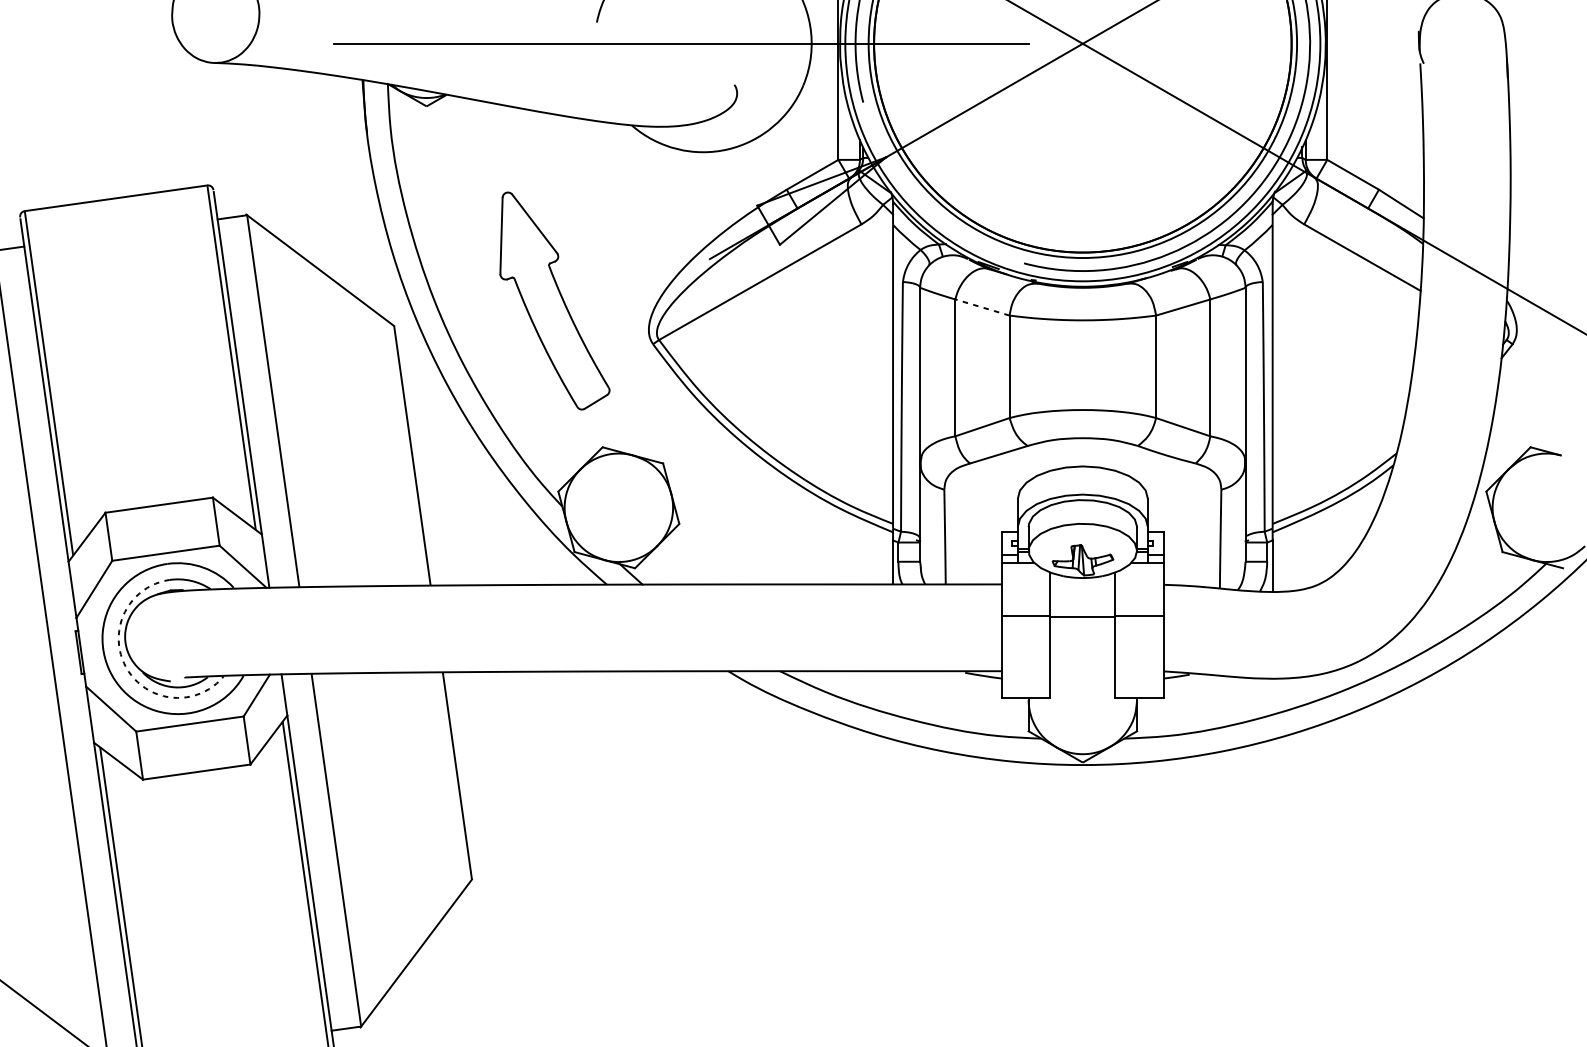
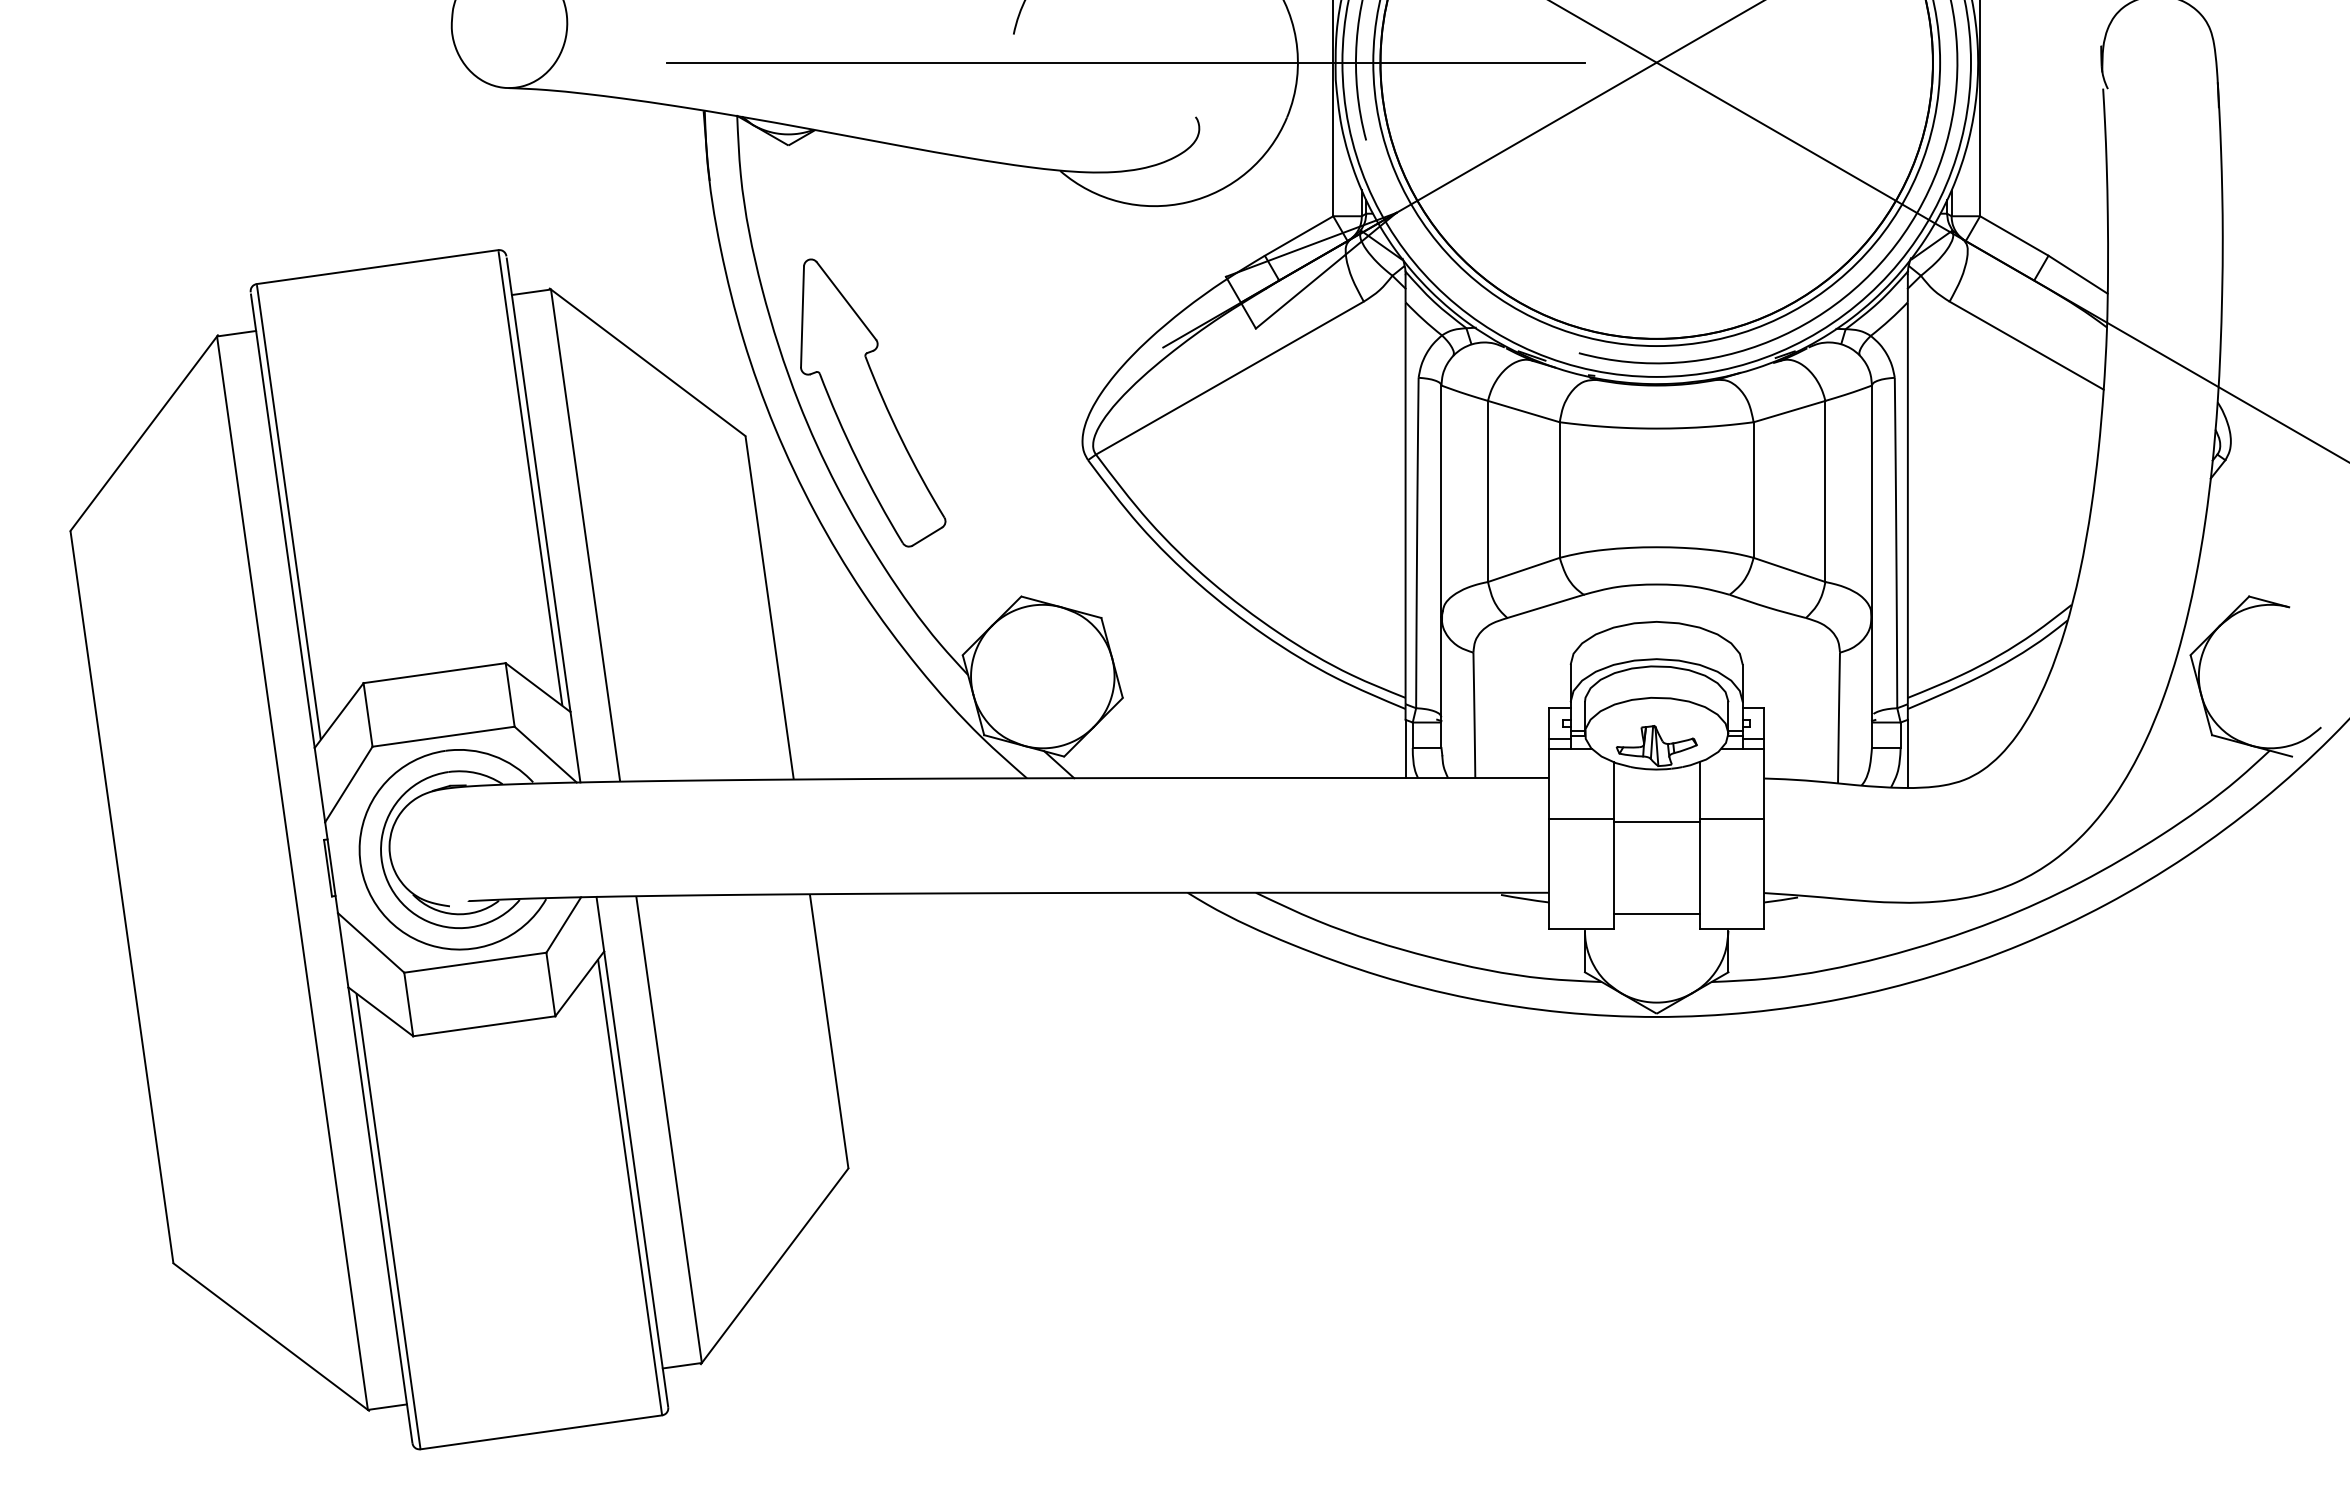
part: (555, 300) -> (873, 402), moved
line: (982, 307) -> (1523, 411), dashed -> solid
arc: (125, 667) -> (390, 887), dashed -> solid
line: (1082, 687) -> (1656, 914), added

